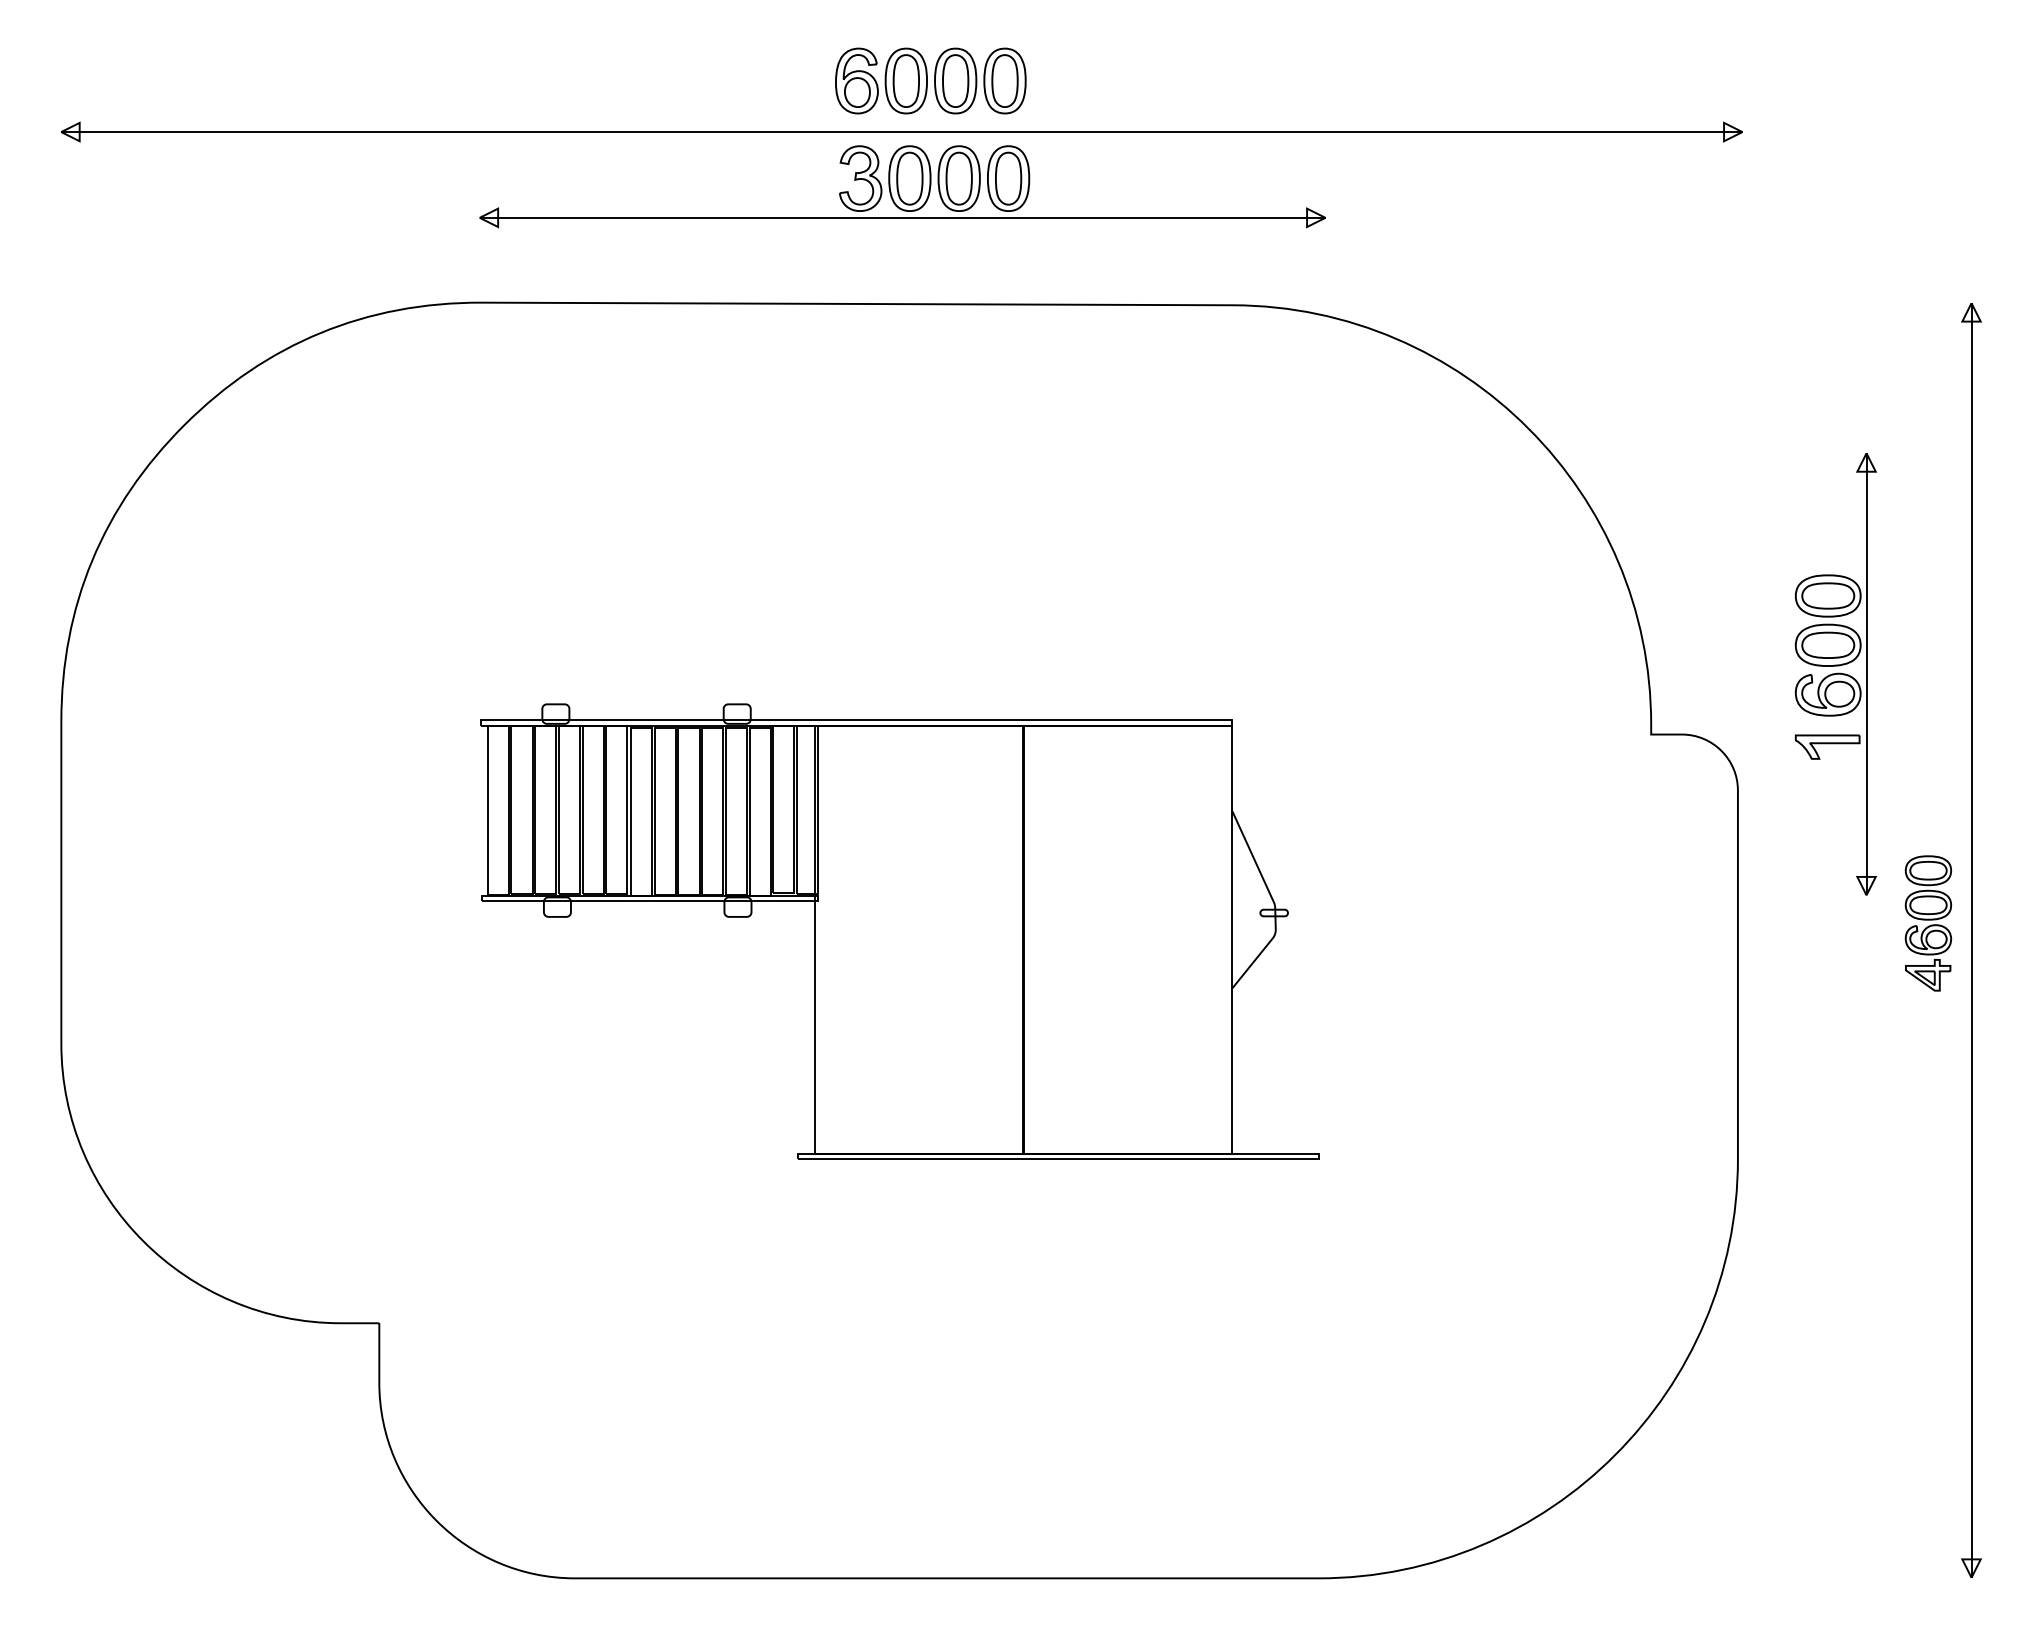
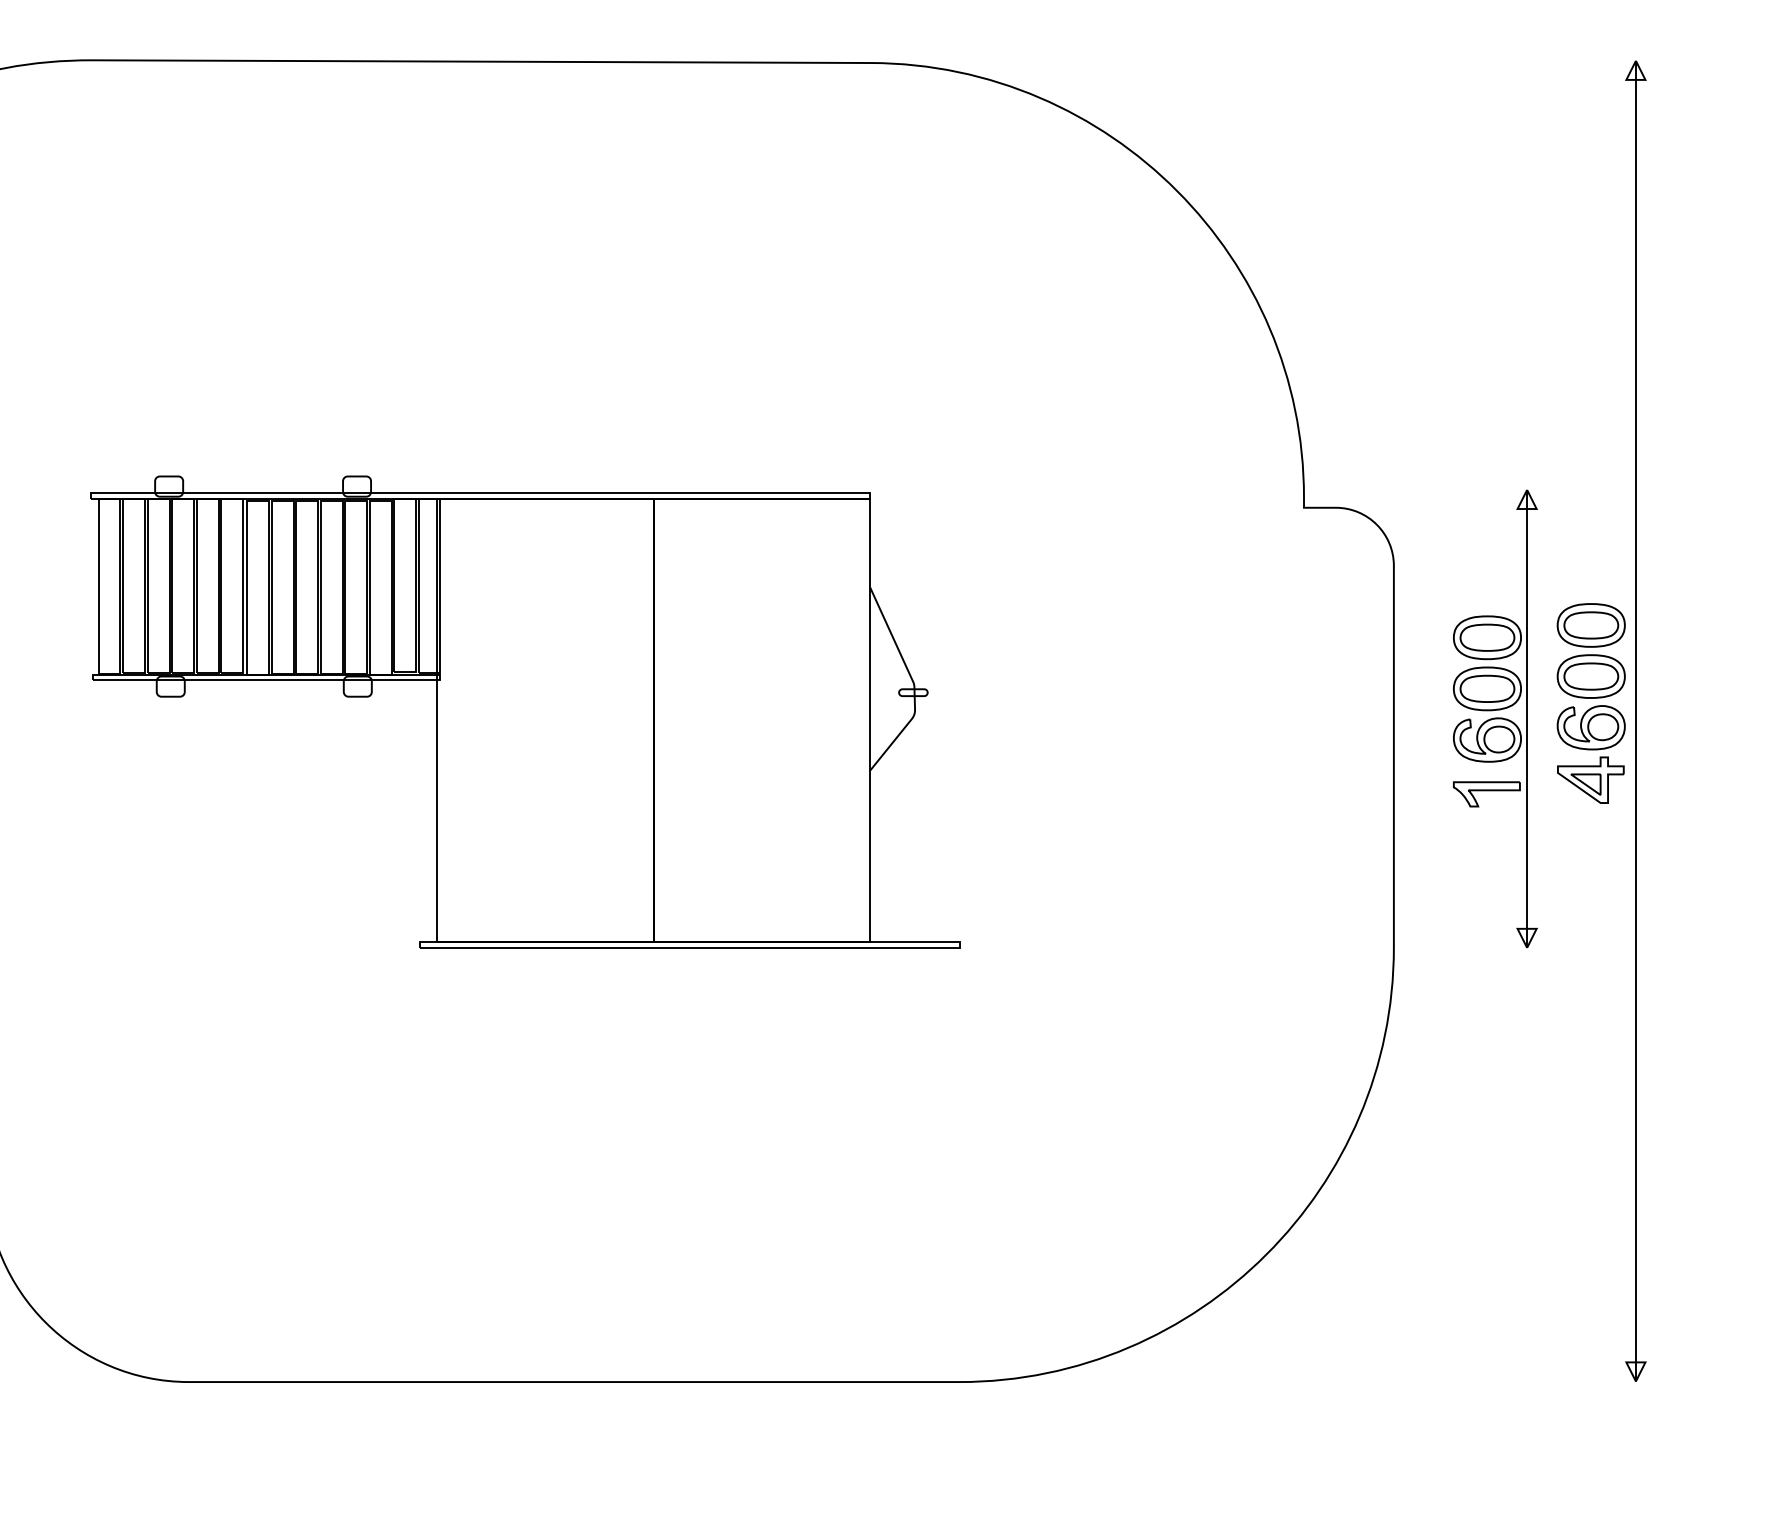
part: (1835, 674) -> (1494, 719), moved
part: (1928, 923) -> (1591, 703), size x1.43

